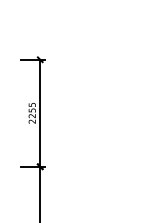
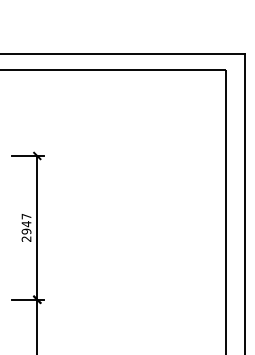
text: (32, 110) -> (26, 223), 2255 -> 2947

